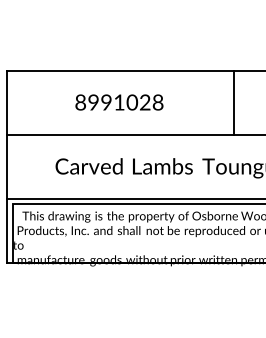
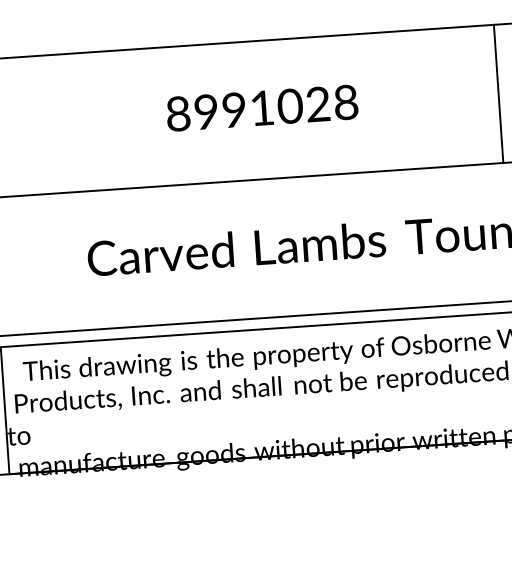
text: (119, 102) -> (262, 108), moved
line: (234, 103) -> (498, 94), moved

